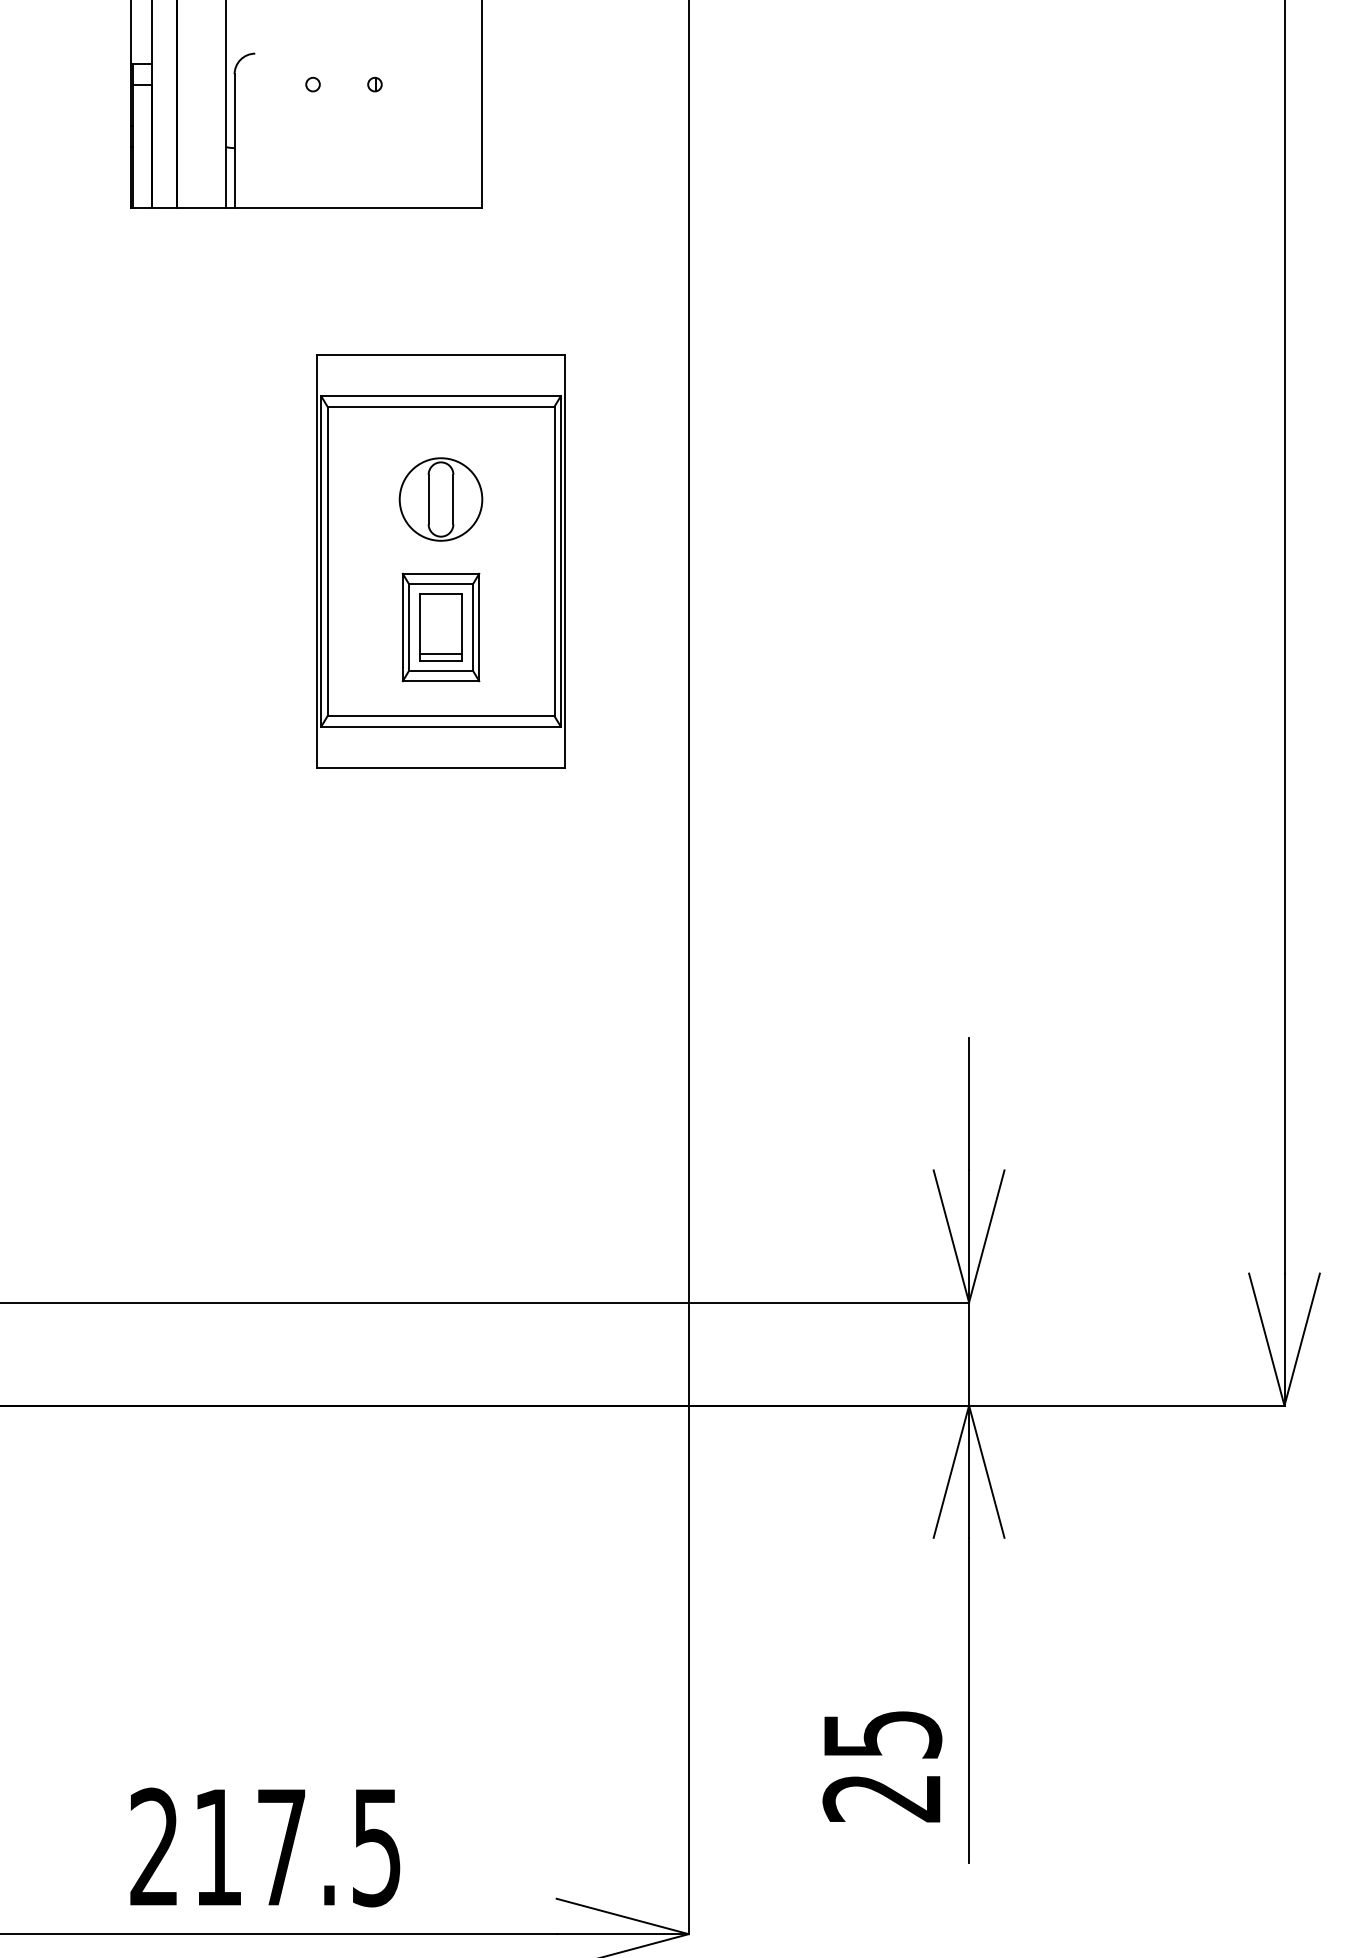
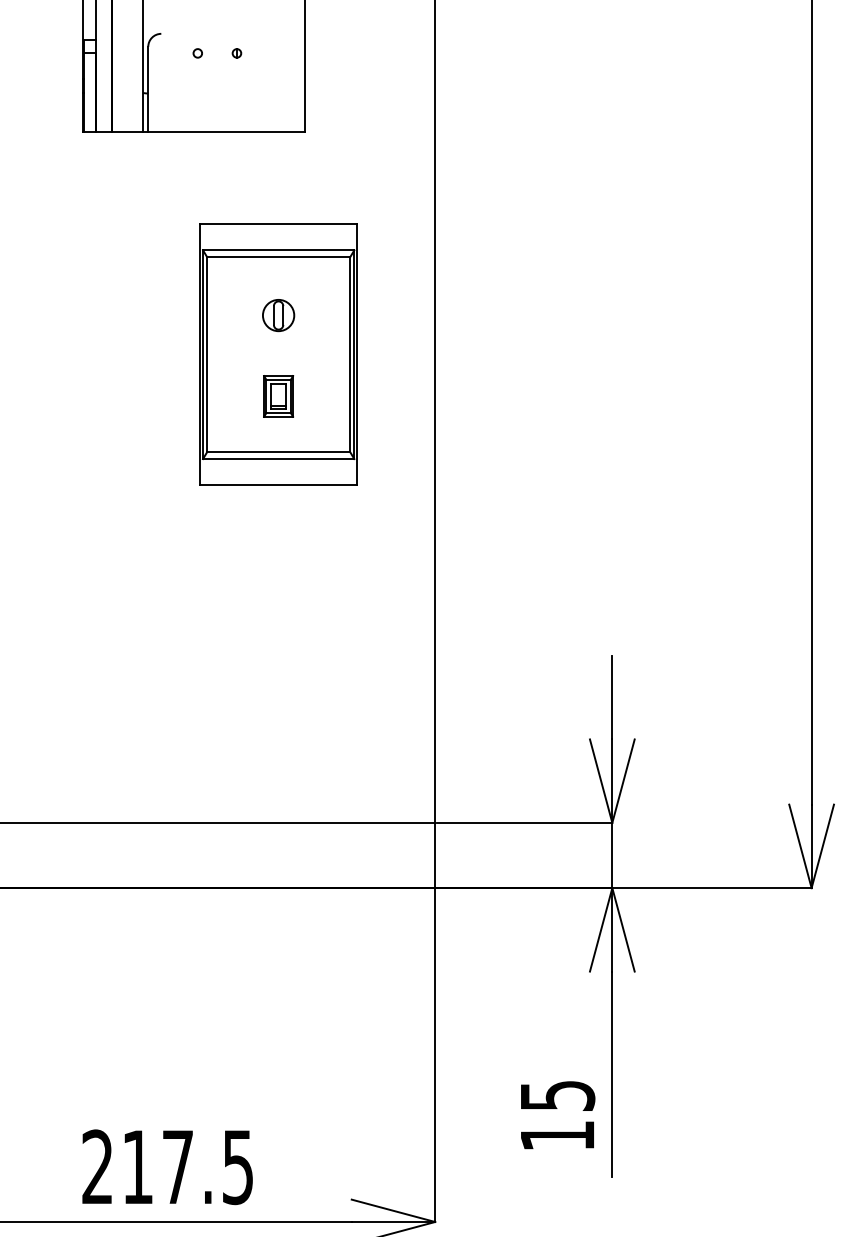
part: (440, 499) -> (278, 315), size x0.6
part: (440, 627) -> (278, 396), size x0.6
text: (880, 1798) -> (556, 1136), 25 -> 15

